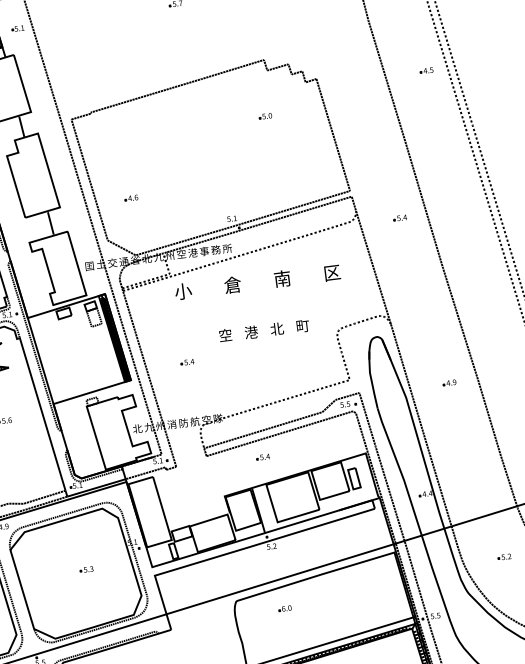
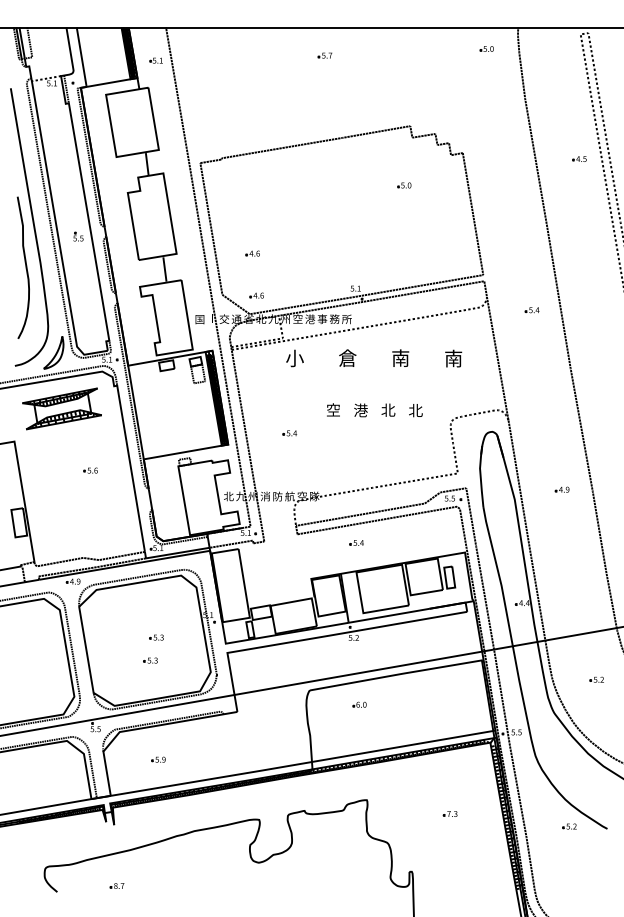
part: (139, 237) -> (256, 295), added
text: (332, 272) -> (453, 358), 区 -> 南
text: (302, 326) -> (415, 410), 町 -> 北
part: (83, 591) -> (150, 660), added

